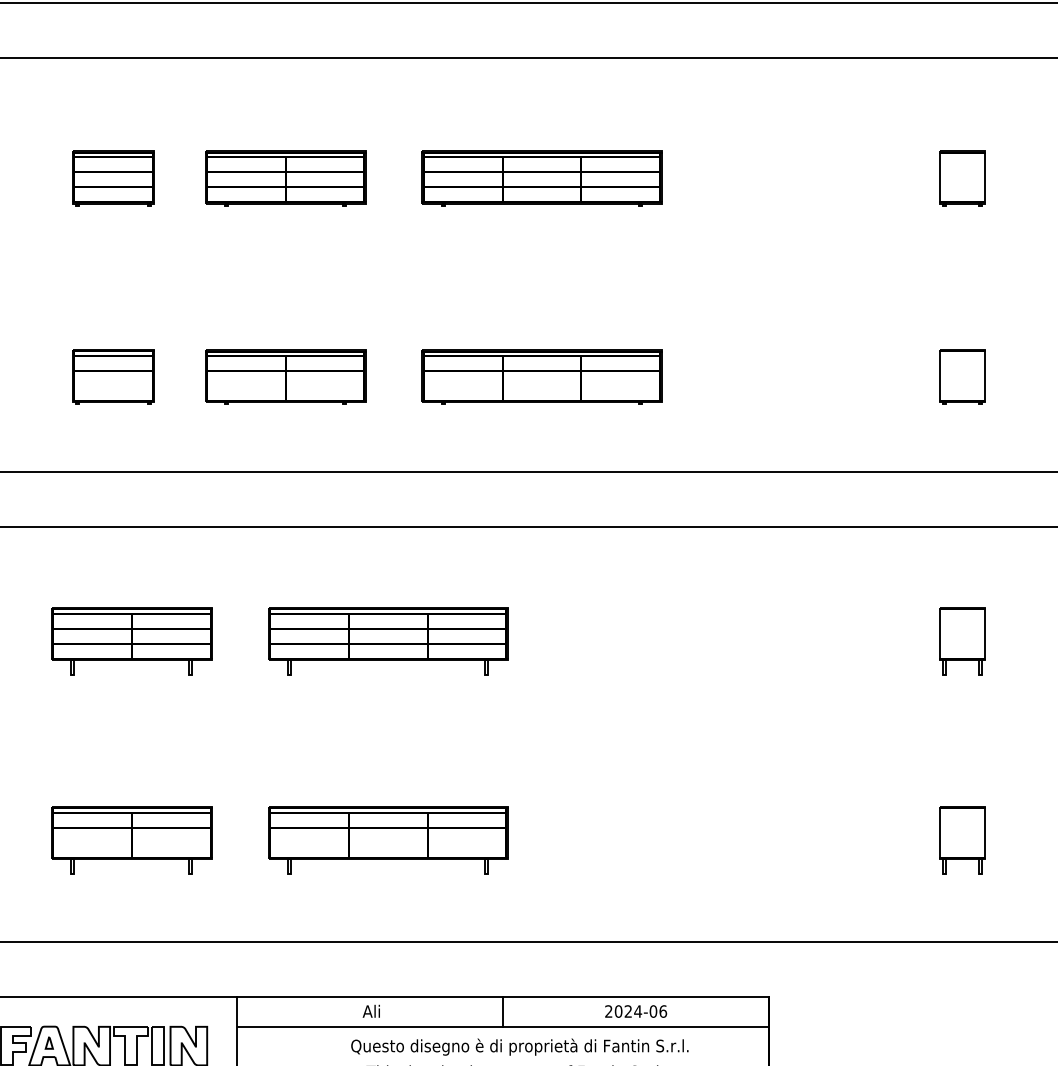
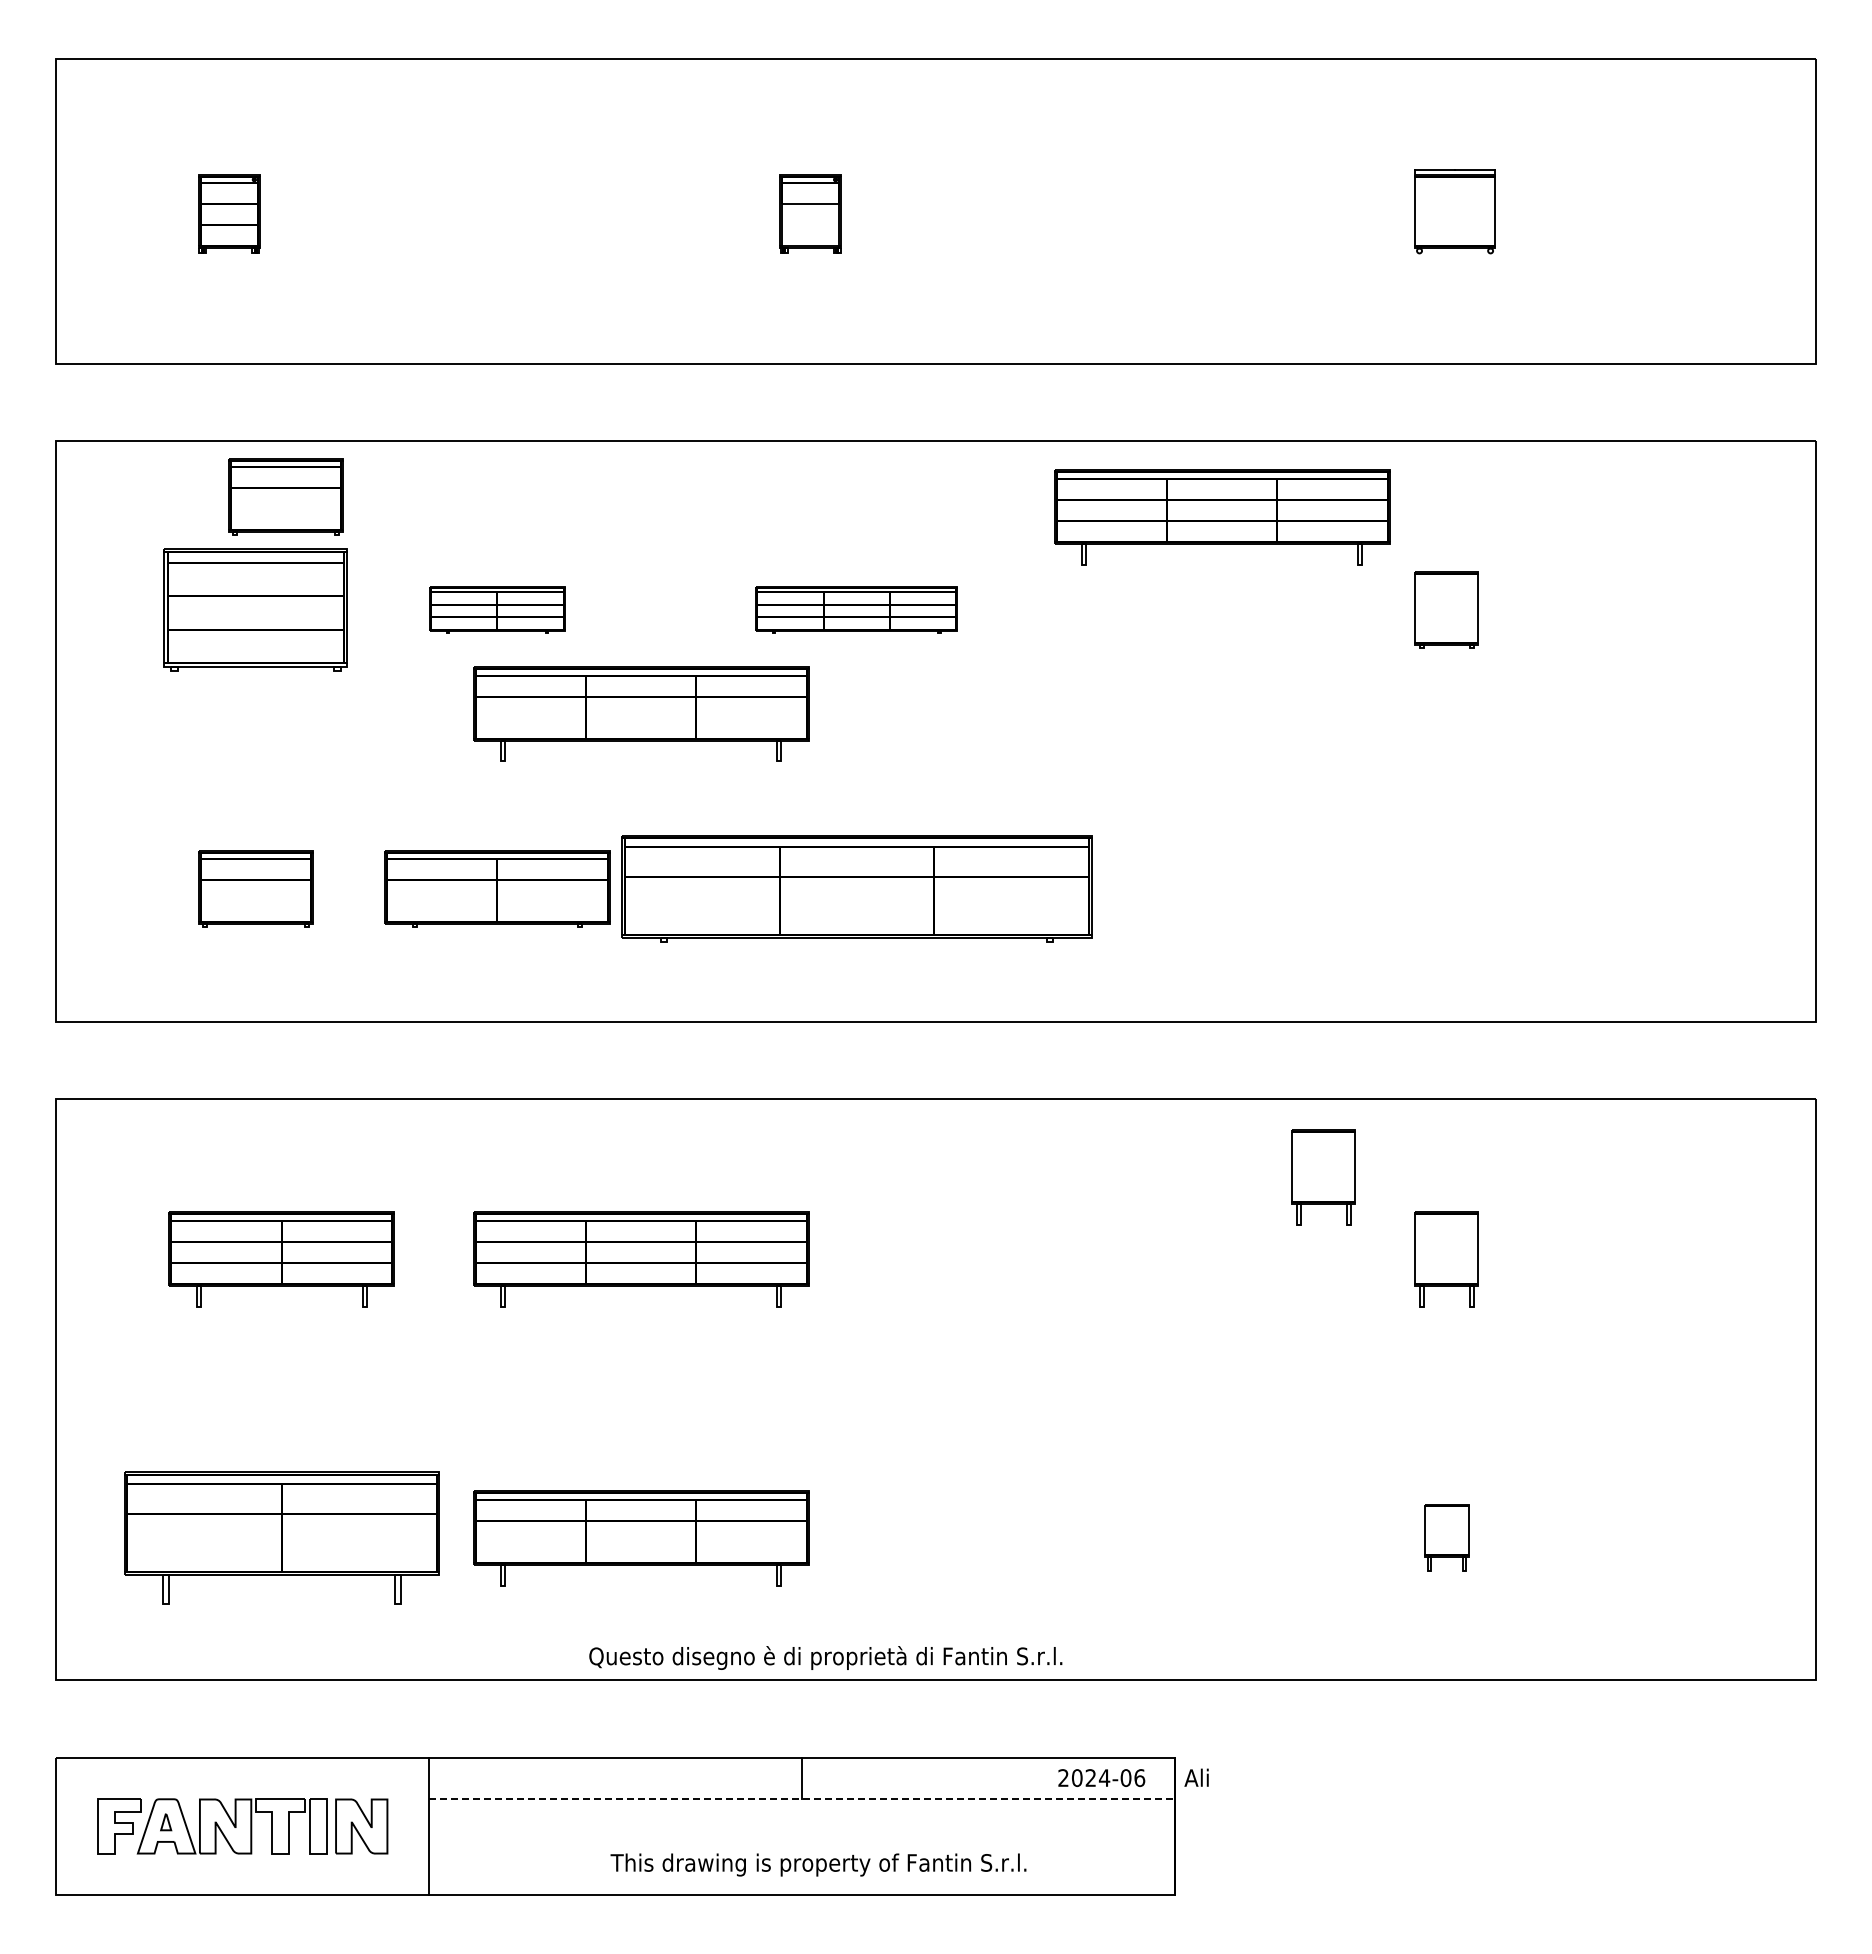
part: (134, 97) -> (285, 496), added
part: (802, 112) -> (1222, 517), added
part: (113, 178) -> (255, 609), size x1.6
part: (285, 178) -> (497, 609), size x0.6
part: (541, 178) -> (856, 609), size x0.6
part: (388, 252) -> (641, 714), added
part: (541, 377) -> (856, 888), size x1.4
part: (962, 377) -> (1446, 888), removed
part: (874, 583) -> (1323, 1177), added
part: (962, 839) -> (1446, 1537), size x0.7
part: (131, 840) -> (281, 1538), size x1.4
text: (371, 1011) -> (1196, 1777), moved
text: (635, 1011) -> (1101, 1777), moved
line: (503, 1026) -> (802, 1799), solid -> dashed
text: (519, 1046) -> (825, 1657), moved

